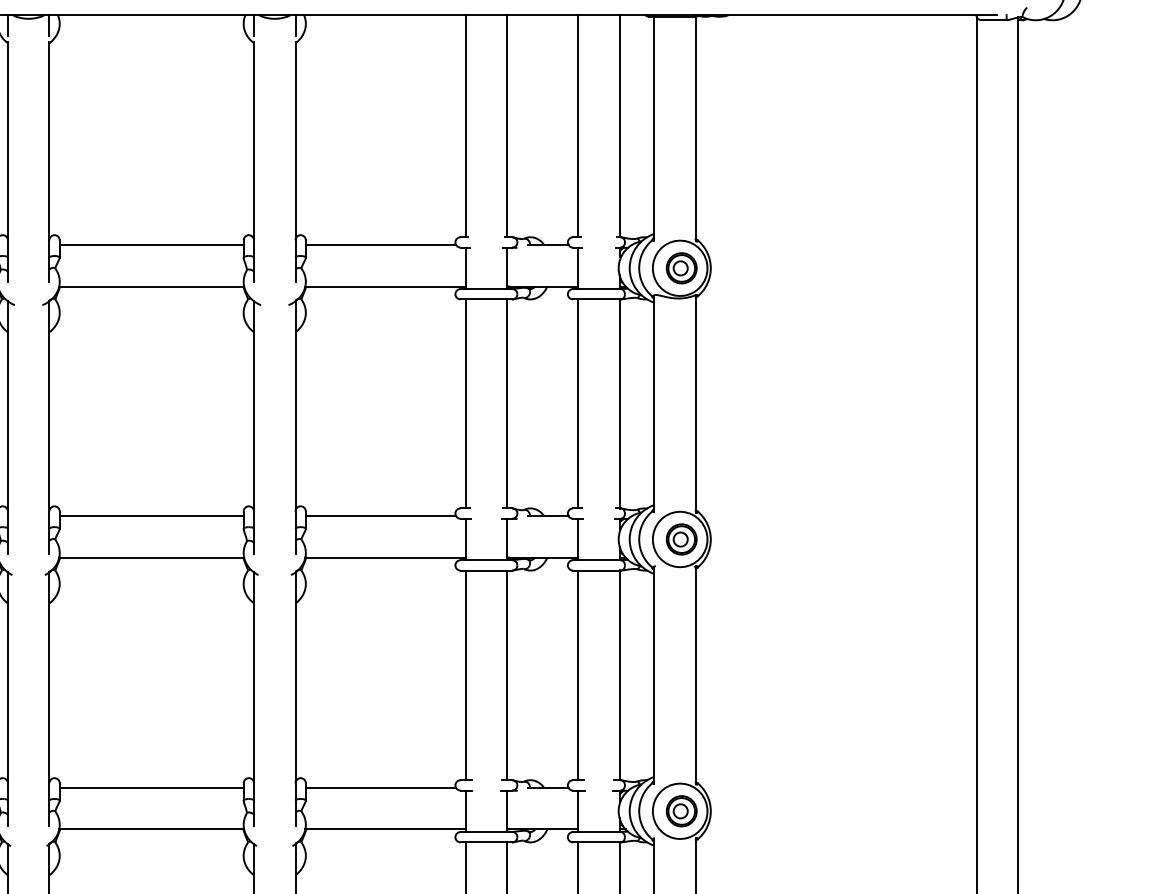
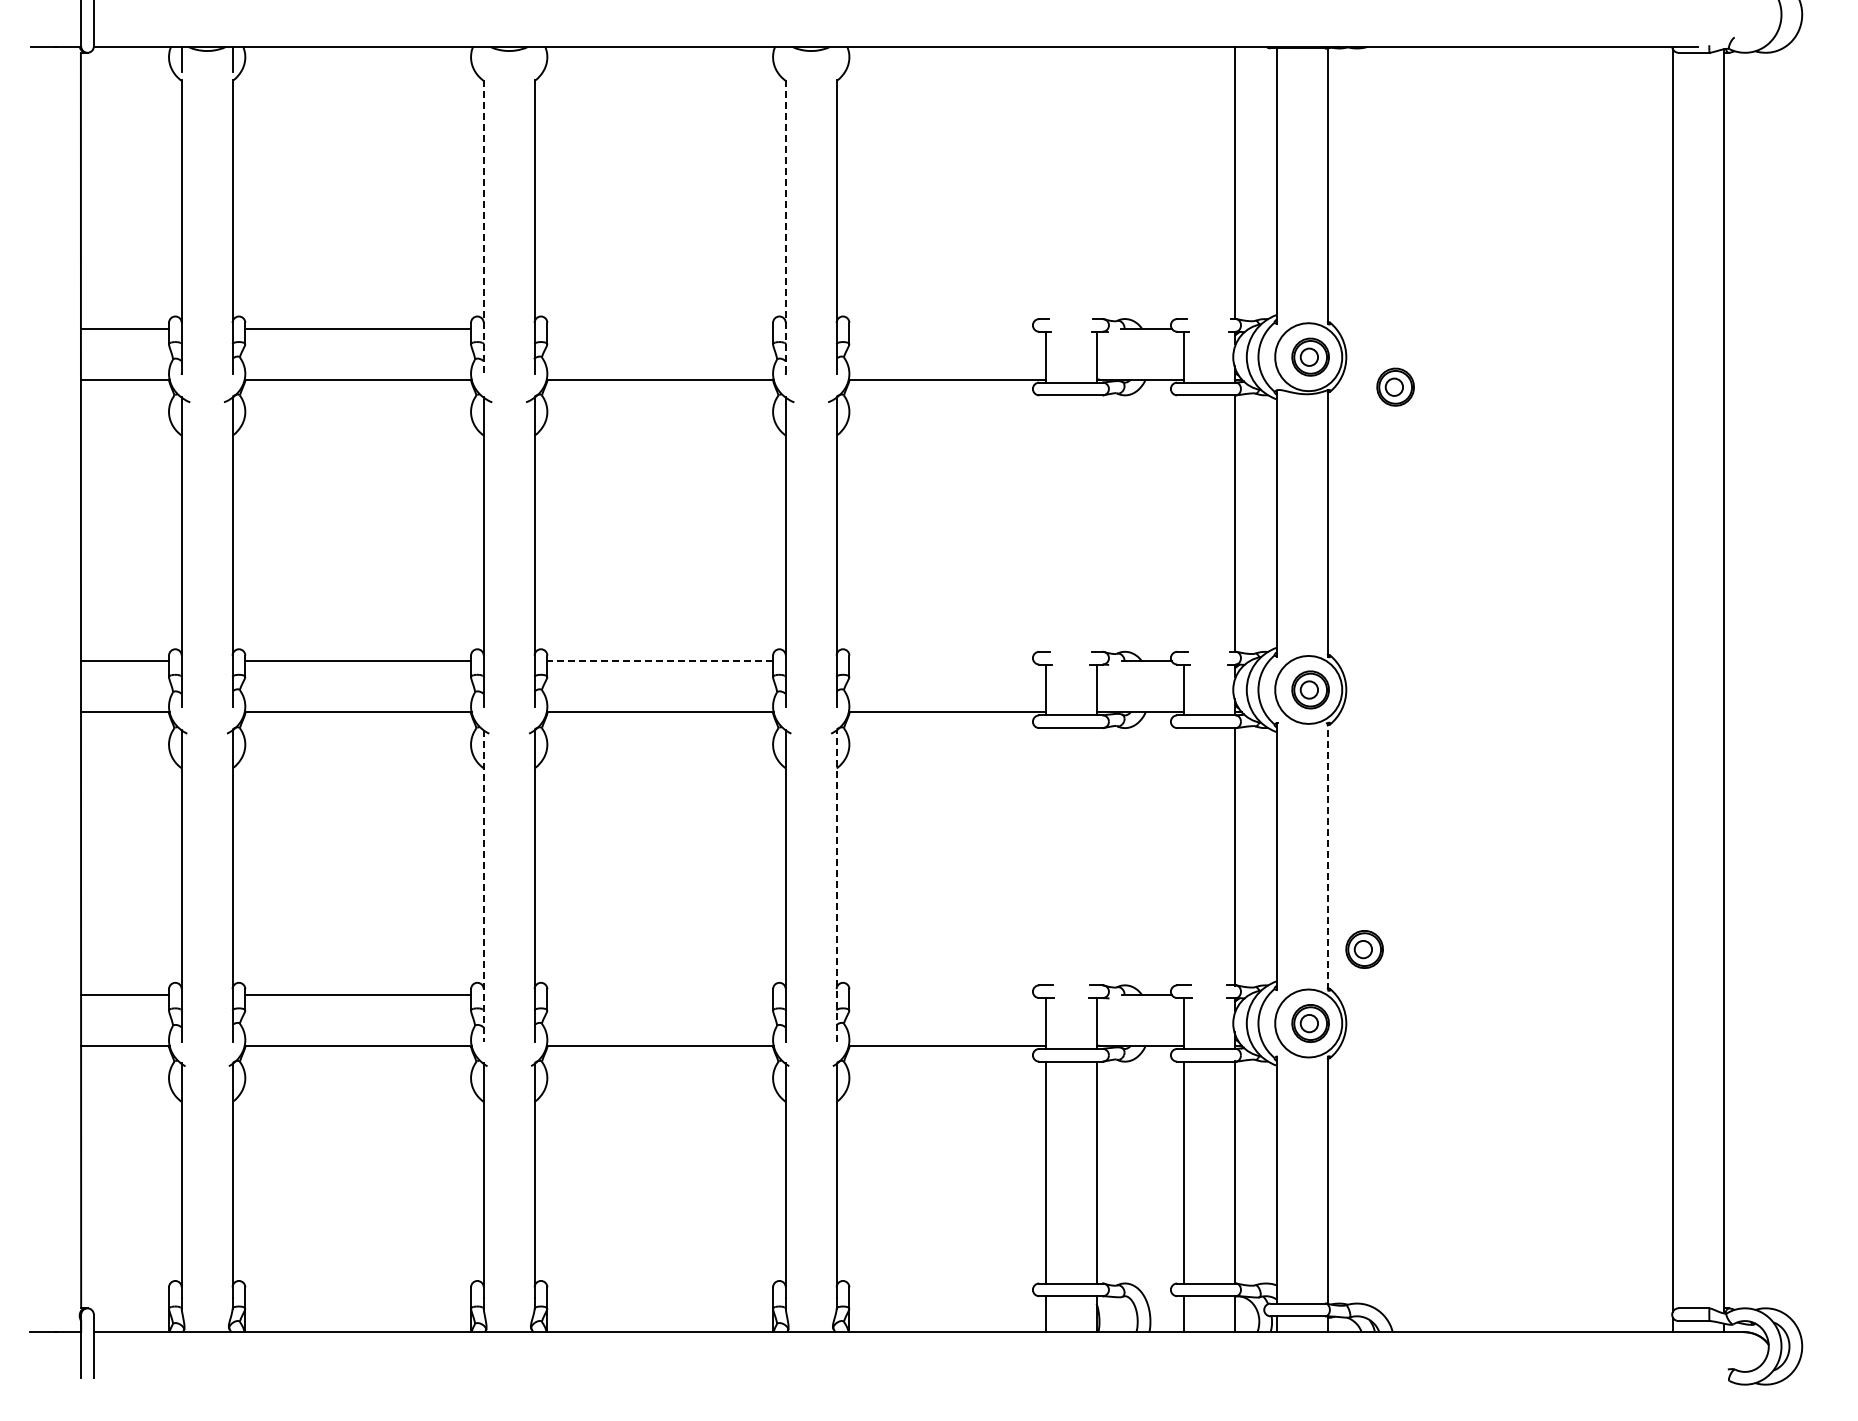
line: (7, 24) -> (483, 58), removed
line: (49, 24) -> (534, 58), removed
line: (253, 24) -> (785, 58), removed
line: (295, 24) -> (836, 58), removed
line: (465, 125) -> (1045, 182), removed
line: (507, 125) -> (1096, 182), removed
line: (578, 125) -> (1183, 182), removed
line: (253, 161) -> (785, 226), solid -> dashed
line: (7, 162) -> (483, 227), solid -> dashed
line: (151, 244) -> (660, 328), removed
line: (380, 244) -> (941, 328), removed
part: (750, 292) -> (1395, 386), added
line: (465, 403) -> (1045, 523), removed
line: (507, 403) -> (1096, 523), removed
line: (578, 403) -> (1183, 523), removed
line: (151, 516) -> (660, 661), solid -> dashed
line: (380, 516) -> (941, 661), removed
line: (465, 675) -> (1045, 856), removed
line: (507, 675) -> (1096, 856), removed
line: (578, 675) -> (1183, 856), removed
line: (695, 675) -> (1327, 856), solid -> dashed
line: (7, 698) -> (483, 885), solid -> dashed
line: (295, 698) -> (836, 885), solid -> dashed
part: (725, 750) -> (1364, 949), added
line: (151, 787) -> (660, 994), removed
line: (380, 787) -> (941, 994), removed

